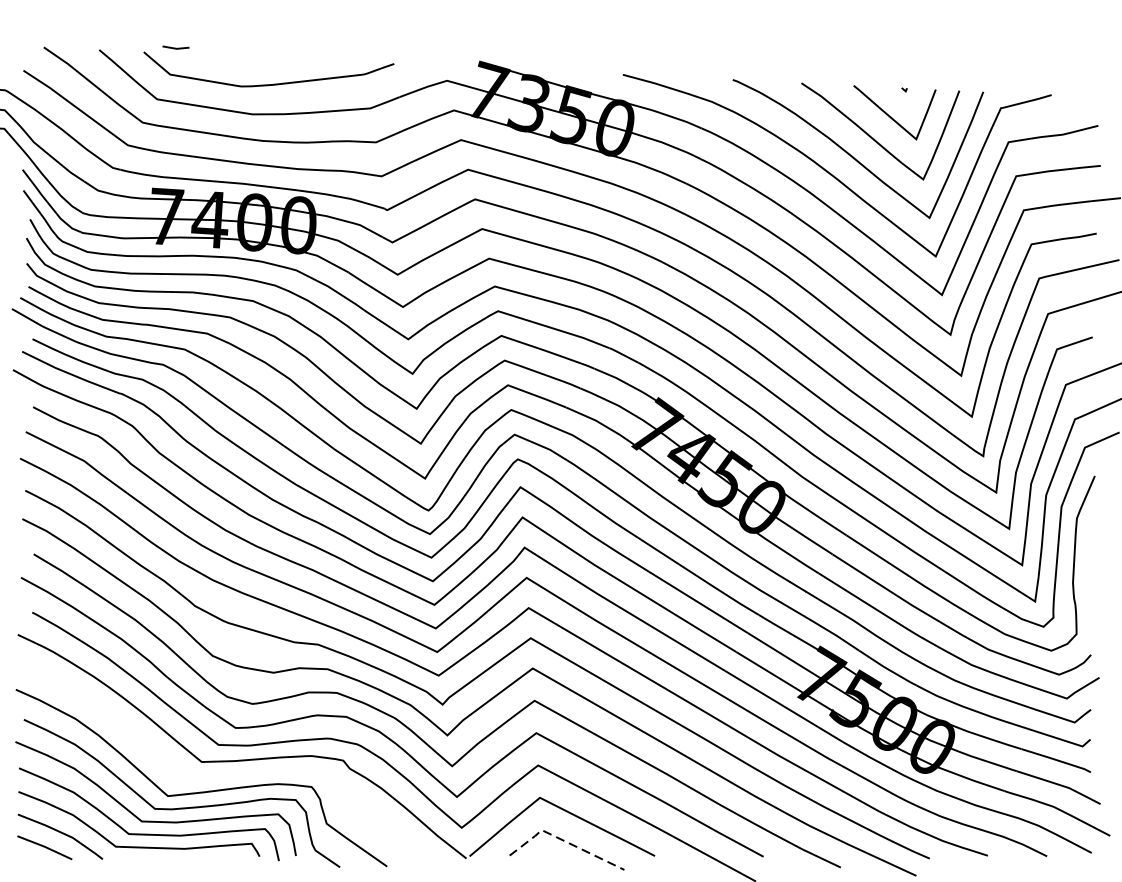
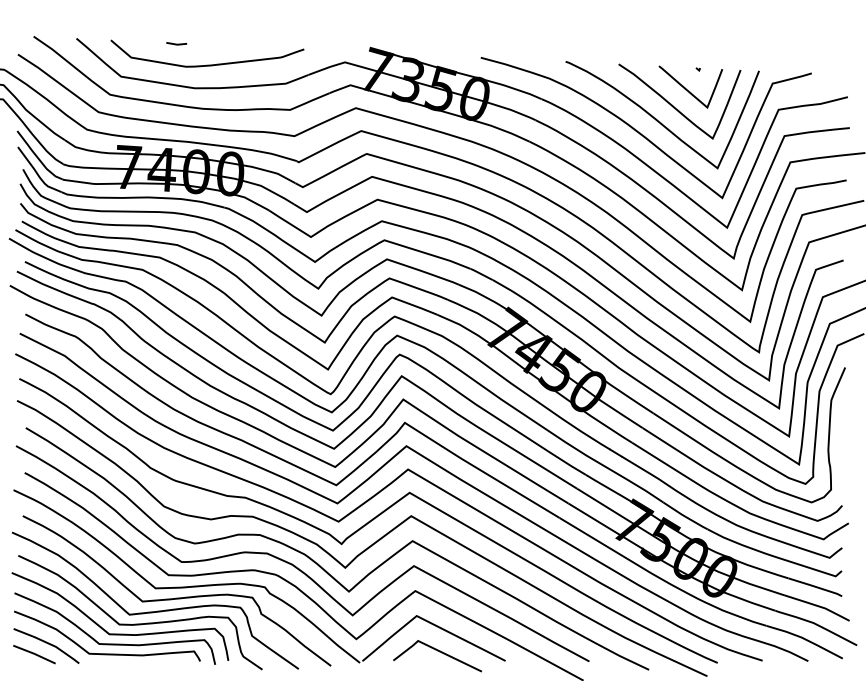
line: (175, 47) -> (176, 43), moved
curve: (228, 773) -> (176, 597), added
line: (564, 841) -> (435, 649), dashed -> solid

